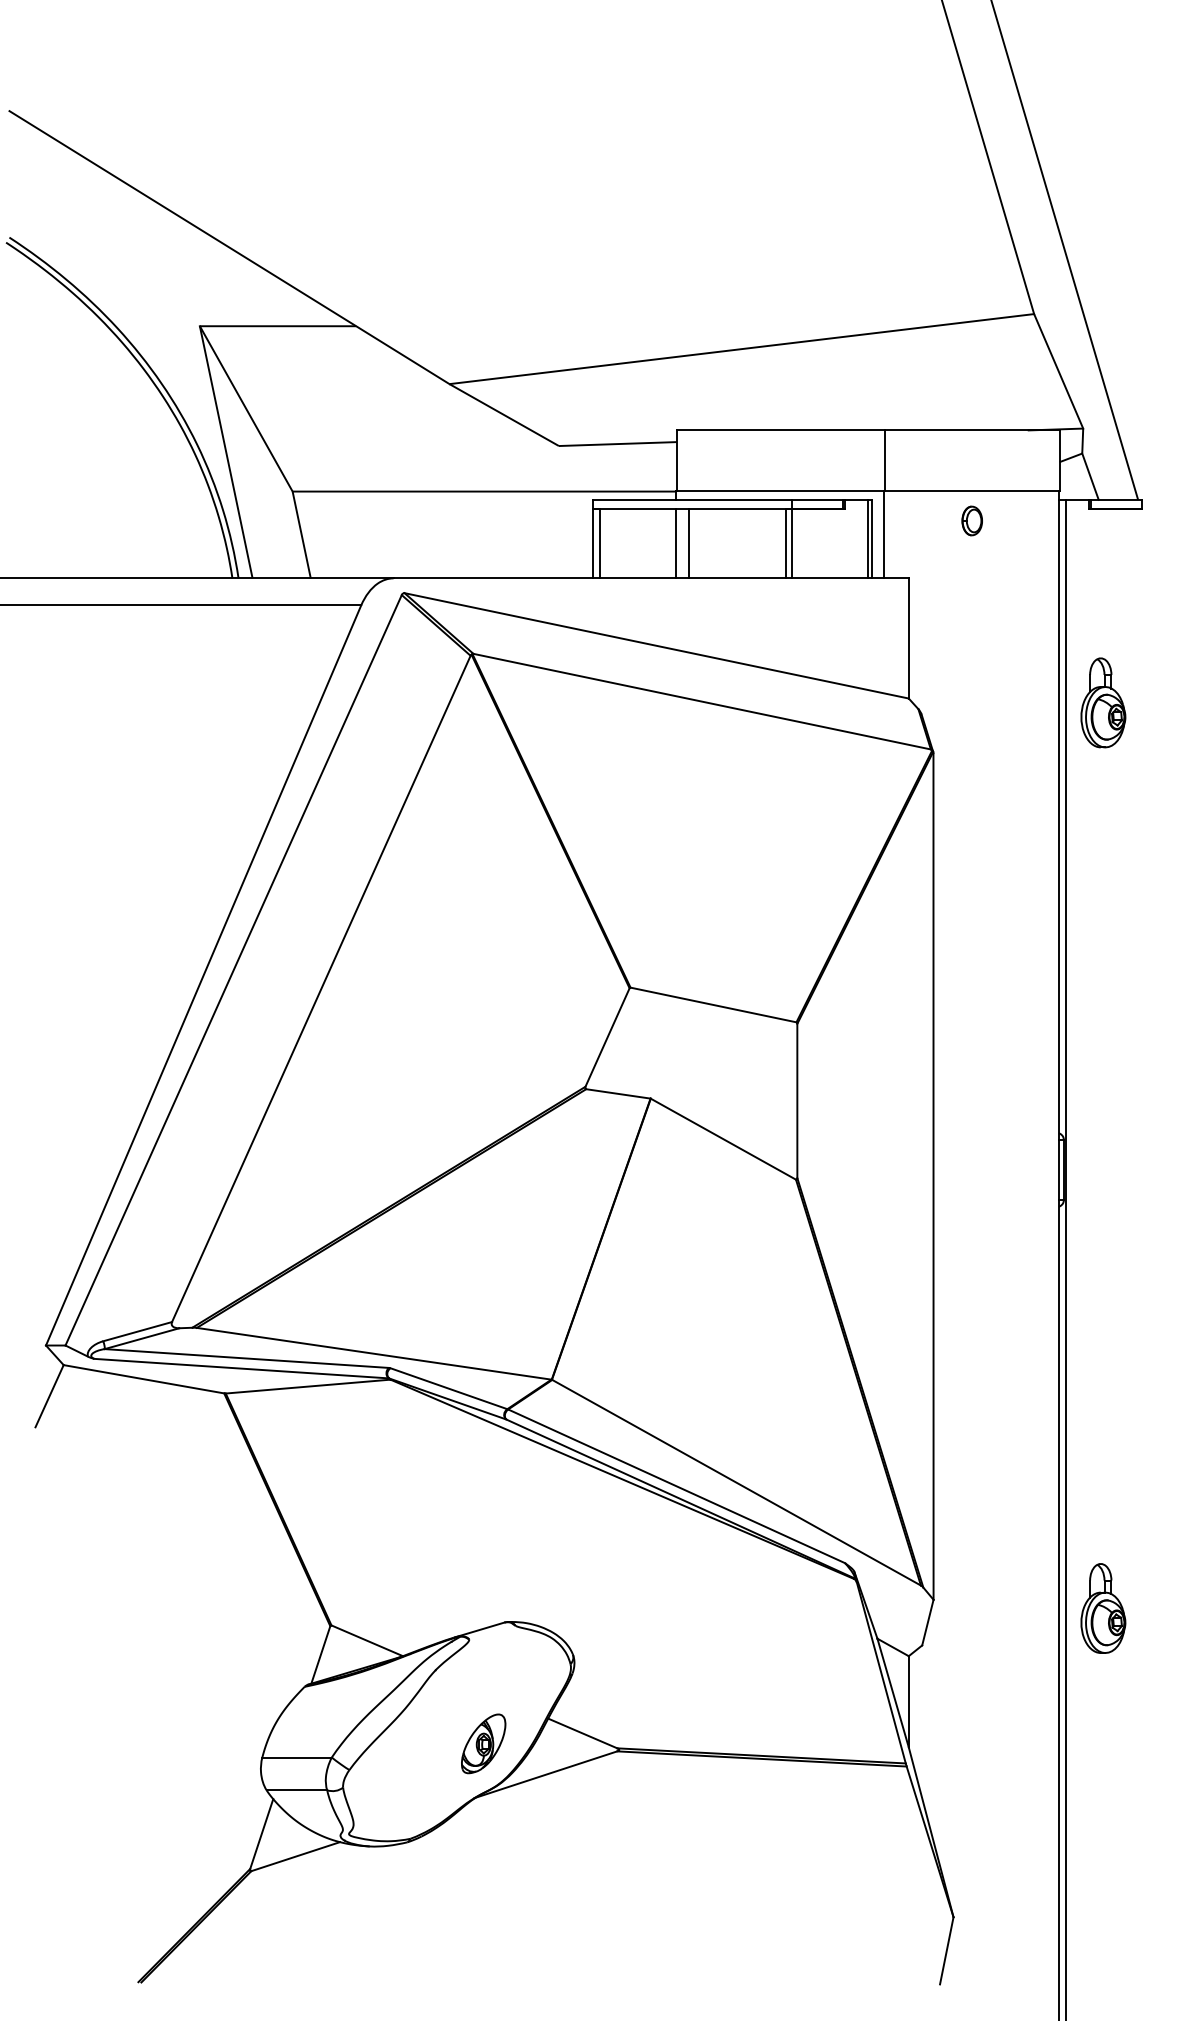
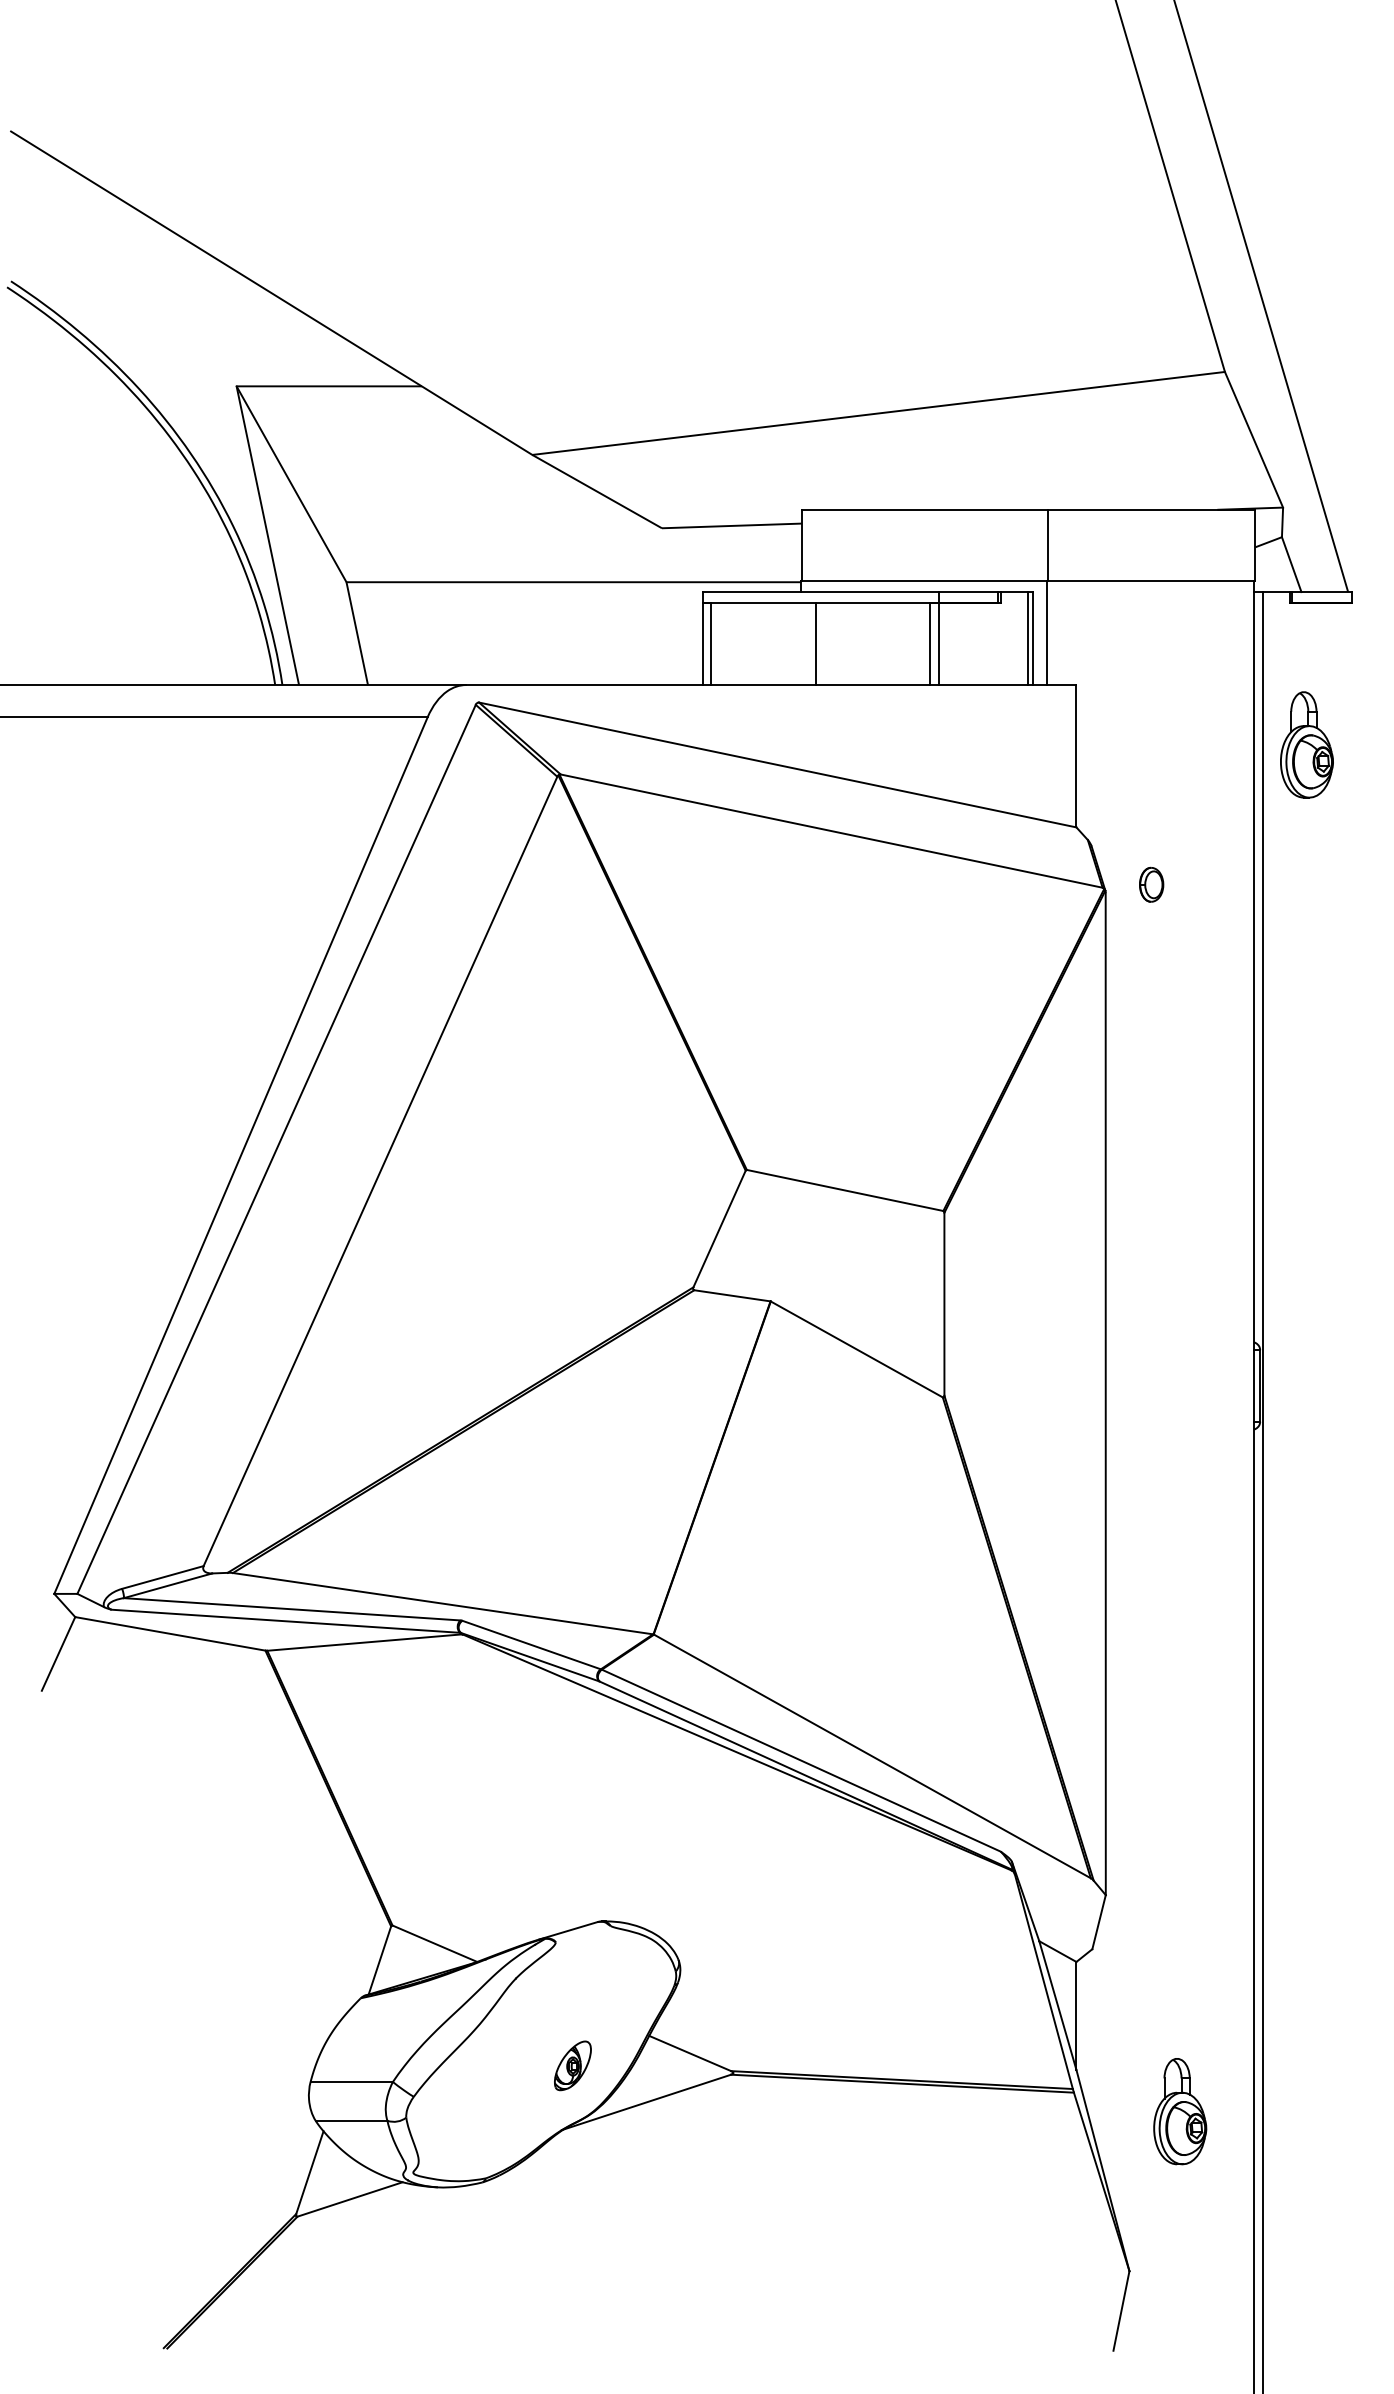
part: (971, 520) -> (1150, 884), moved
line: (676, 543) -> (801, 643), removed
part: (1103, 702) -> (1307, 744), moved
part: (1103, 1608) -> (1180, 2111), moved
part: (483, 1743) -> (572, 2065), size x0.7

